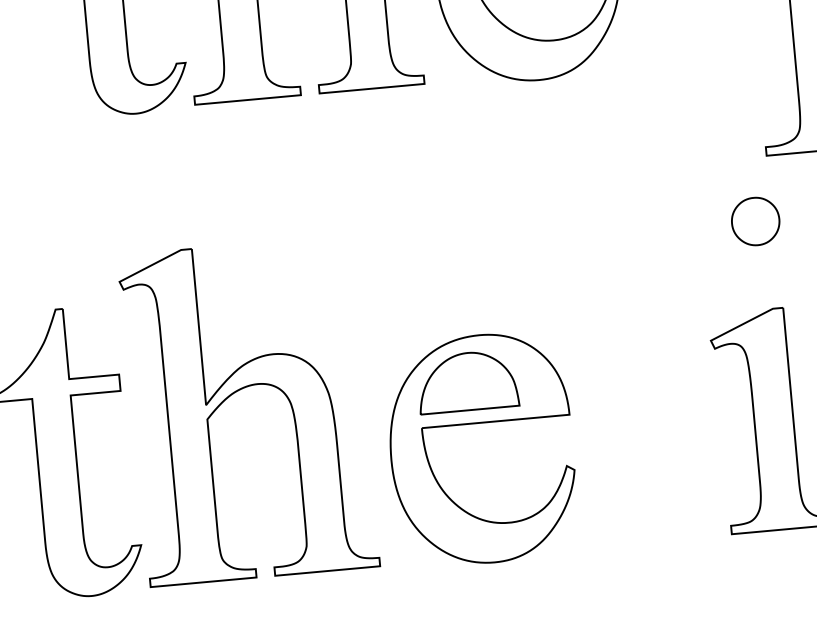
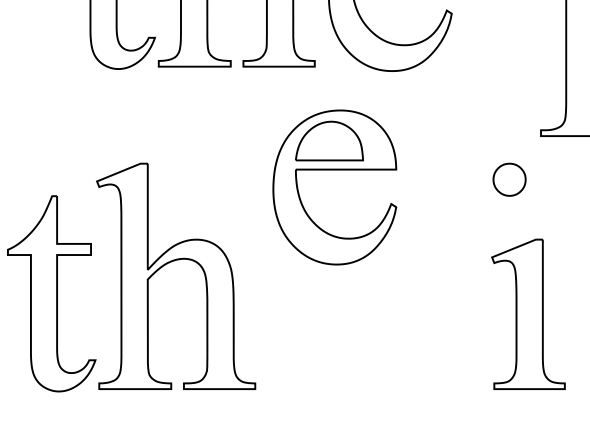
part: (755, 221) -> (509, 179), moved
part: (478, 424) -> (334, 170), moved

